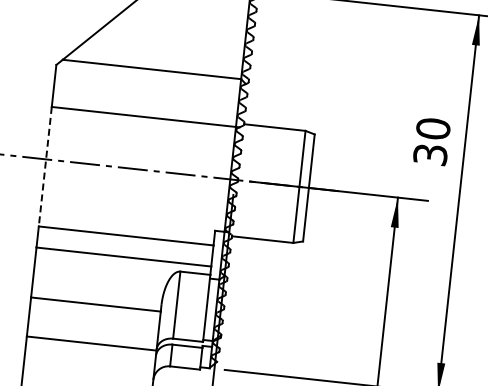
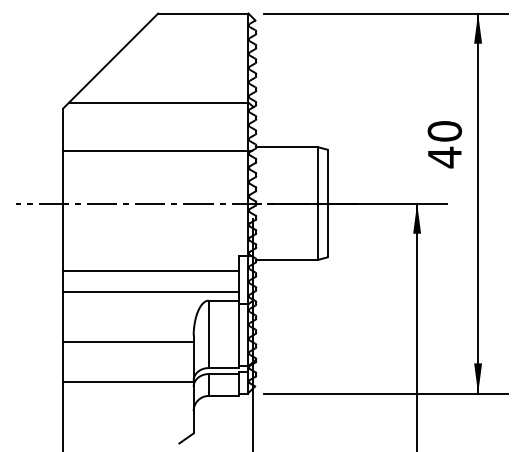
text: (430, 154) -> (444, 157), 30 -> 40
line: (45, 167) -> (63, 211), dashed -> solid

